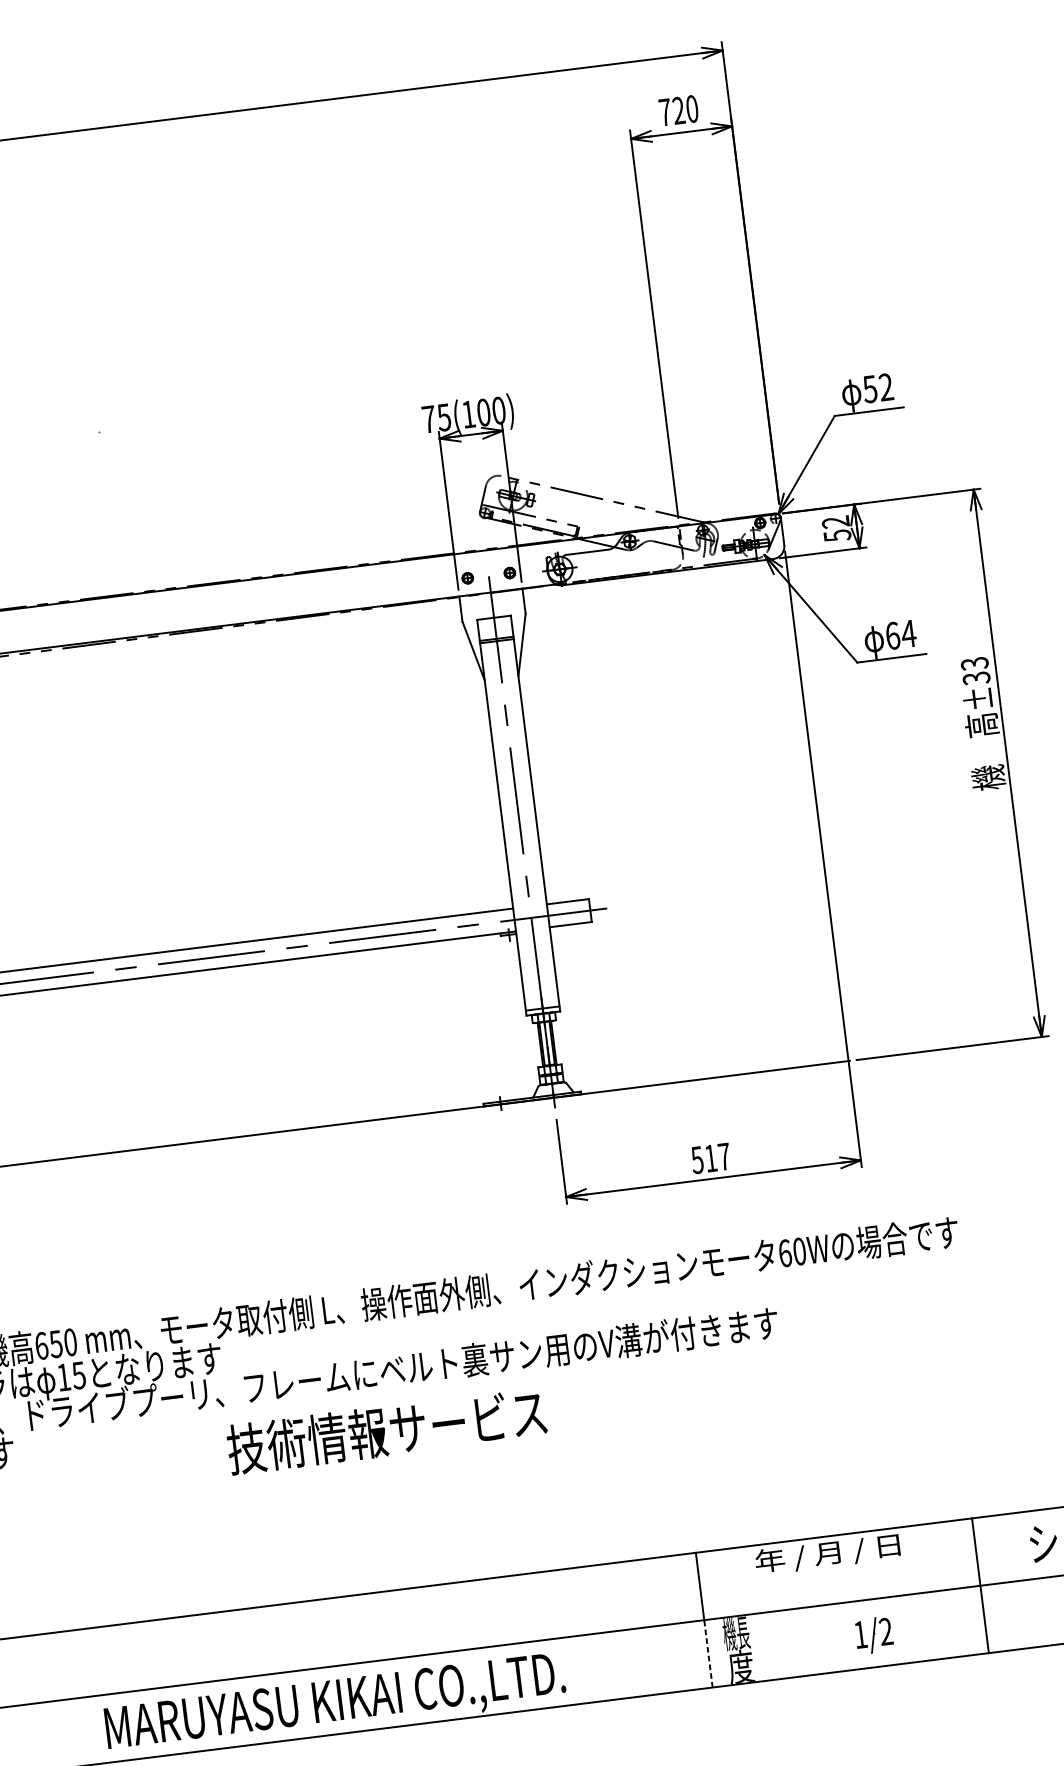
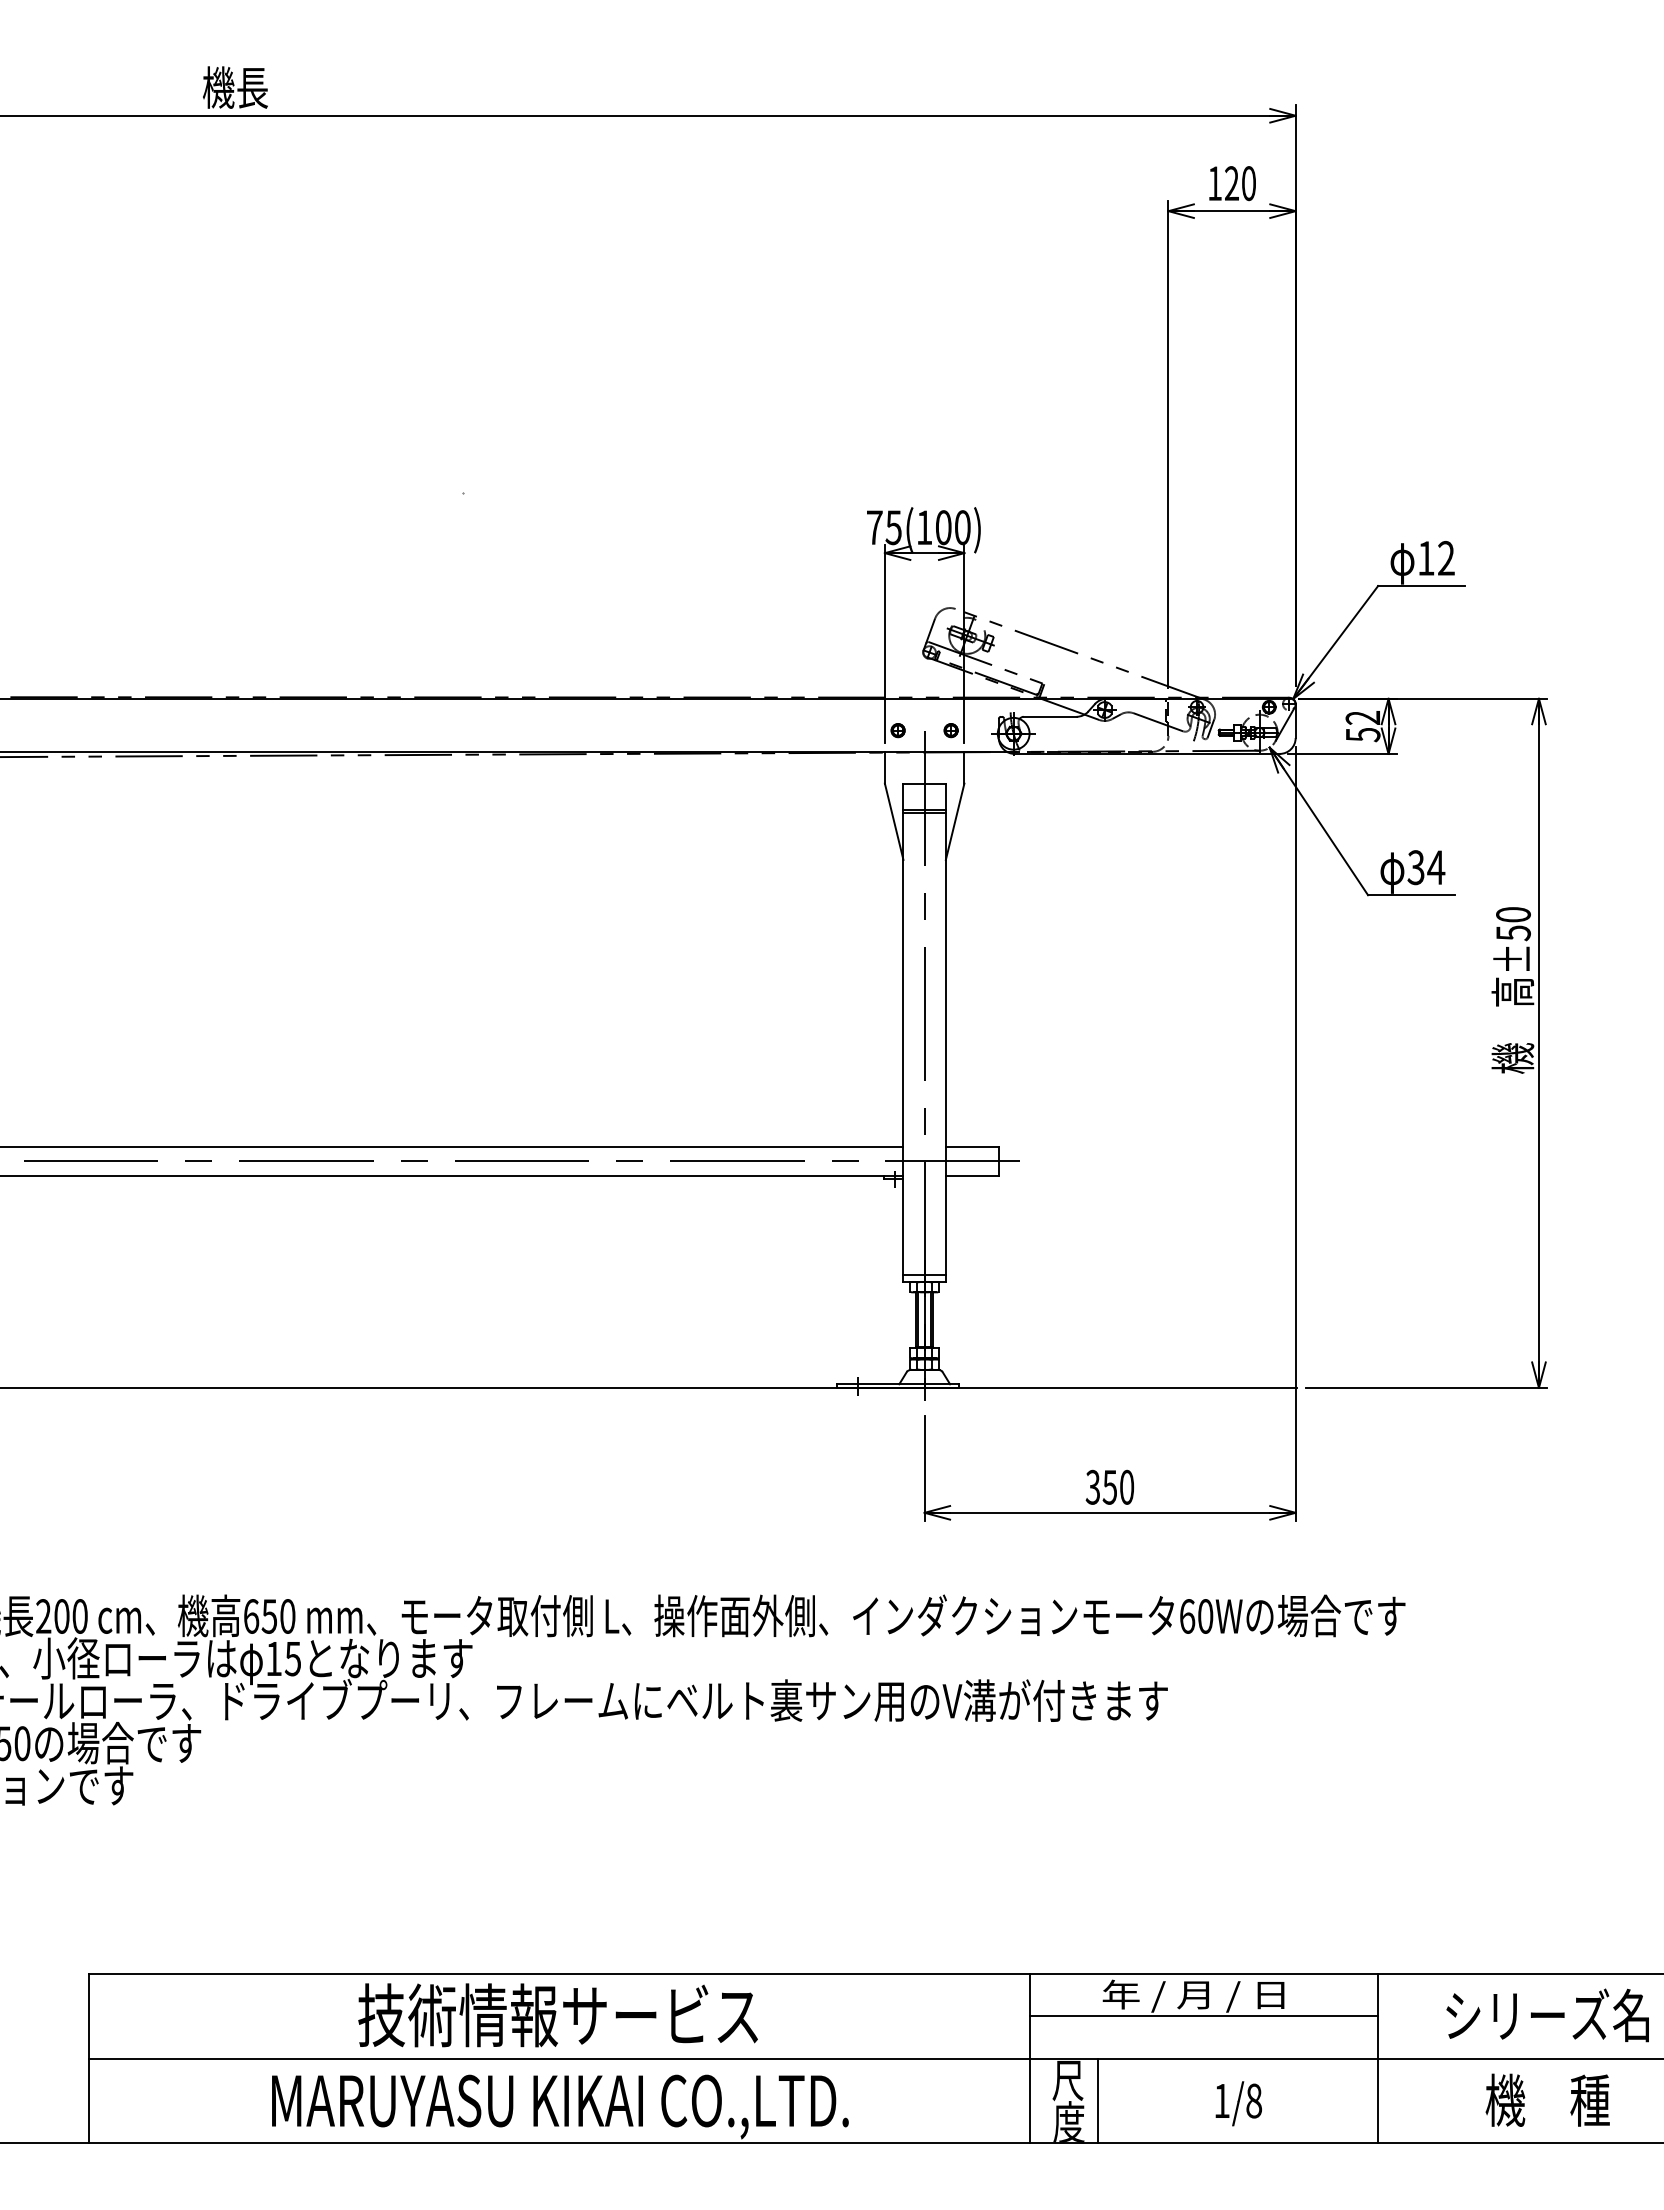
text: (665, 112) -> (1215, 183), 720 -> 120
text: (869, 389) -> (1425, 558), 52 -> 12
text: (892, 635) -> (1415, 867), 64 -> 34
text: (975, 670) -> (1513, 923), ±33 -> ±50
text: (711, 1157) -> (1110, 1486), 517 -> 350
text: (386, 1431) -> (557, 2015), moved
line: (838, 1569) -> (1204, 2016), added
text: (886, 1631) -> (1254, 2100), 1/2 -> 1/8
text: (735, 1633) -> (1067, 2080), 機長 -> 尺
line: (762, 1646) -> (1098, 2100), added
line: (708, 1653) -> (1030, 2100), dashed -> solid

